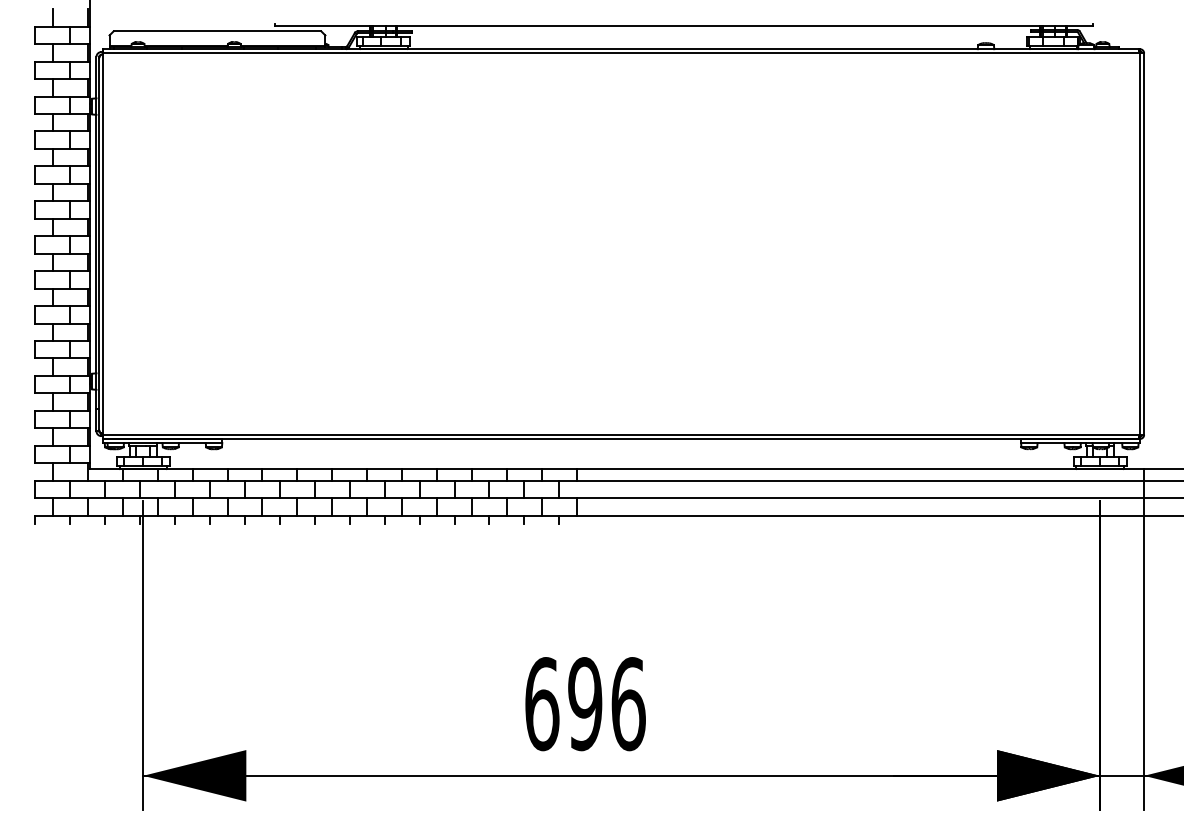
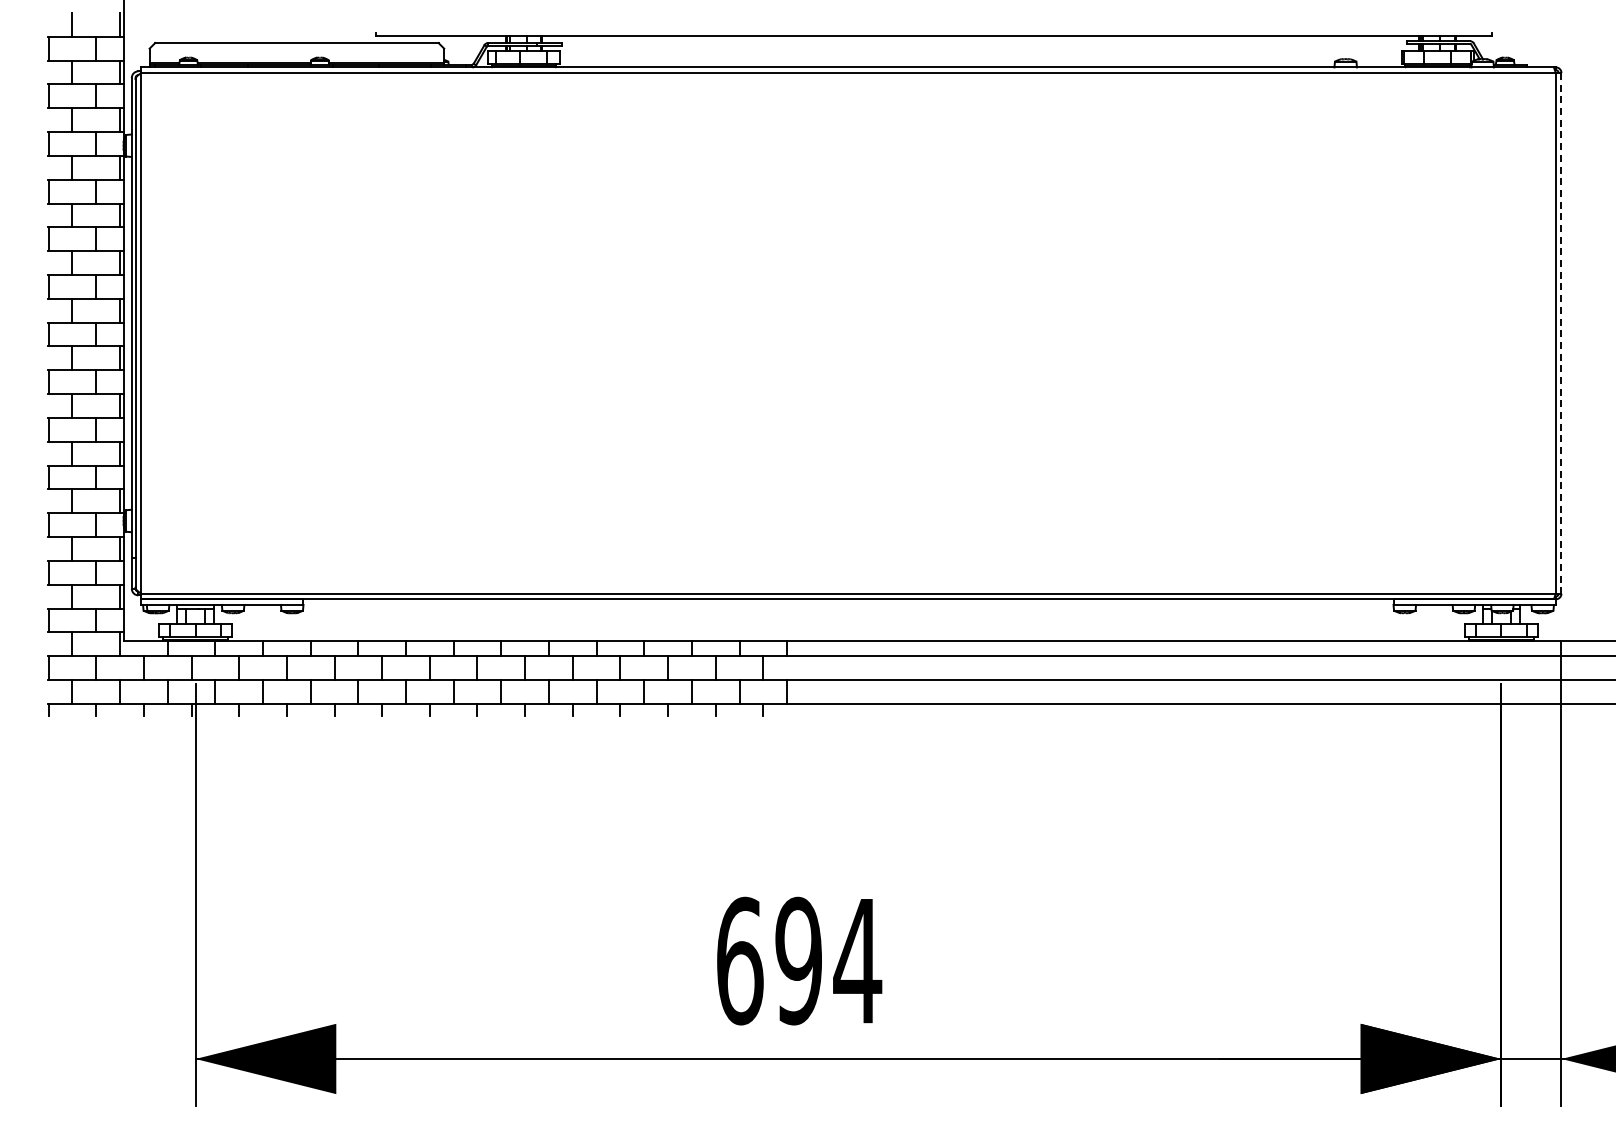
line: (1144, 244) -> (1561, 333), solid -> dashed
text: (628, 703) -> (857, 960), 696 -> 694

